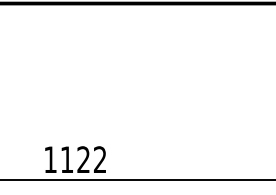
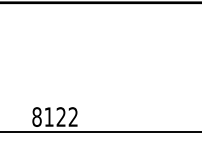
text: (49, 159) -> (36, 116), 1122 -> 8122

